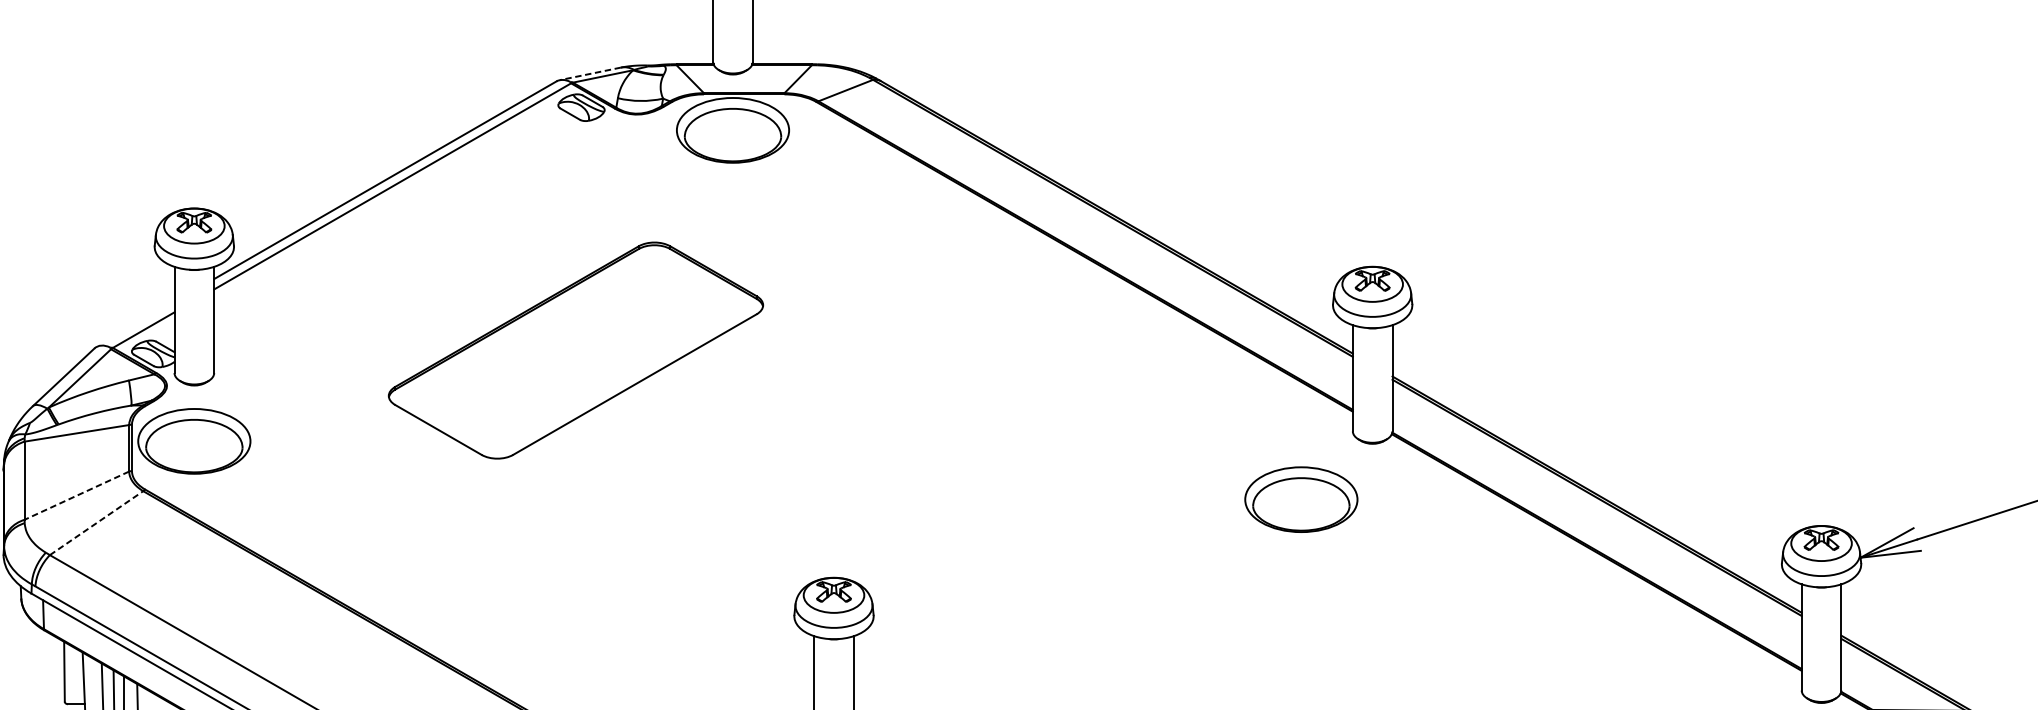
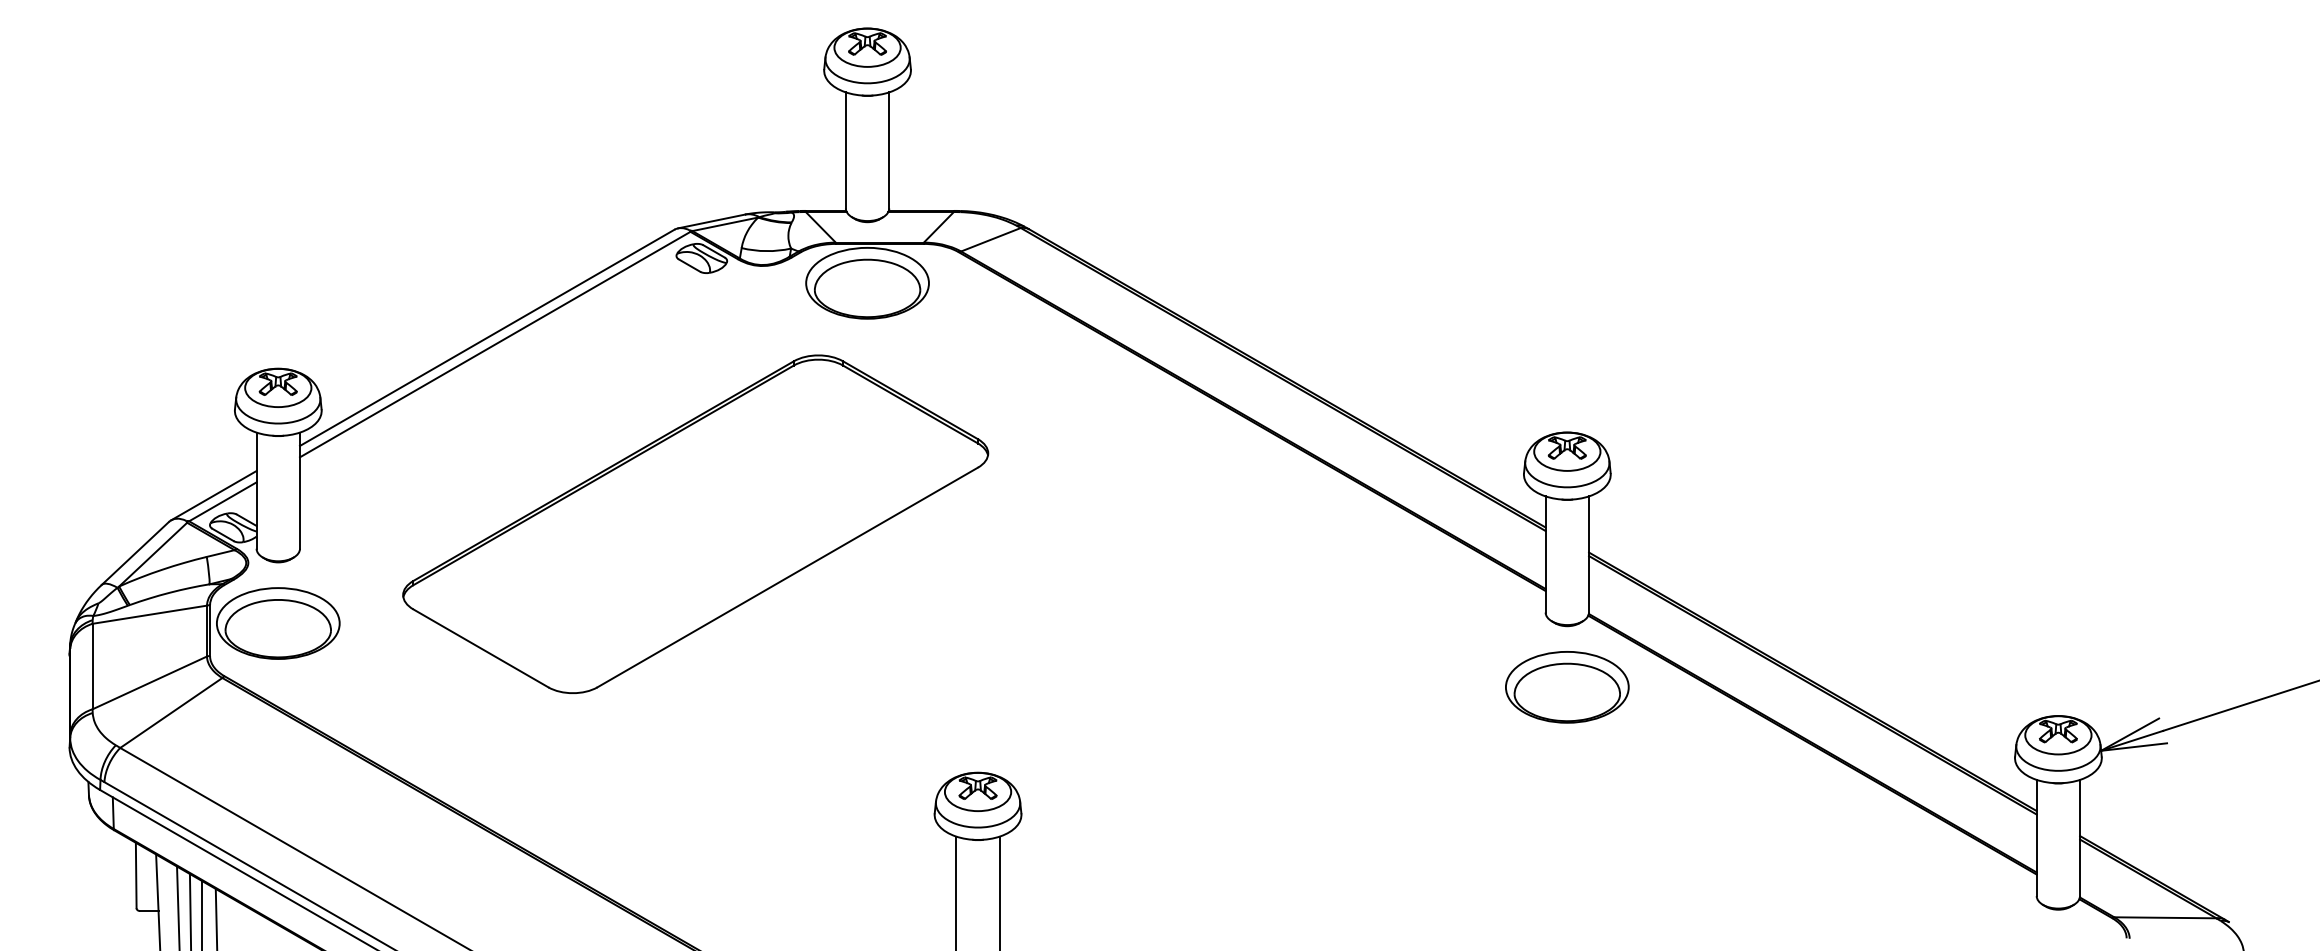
line: (590, 73) -> (711, 221), dashed -> solid
line: (135, 324) -> (213, 495), added
part: (575, 349) -> (695, 523), size x1.43
line: (76, 496) -> (149, 683), dashed -> solid
part: (1301, 499) -> (1567, 687), moved
line: (96, 522) -> (171, 712), dashed -> solid

